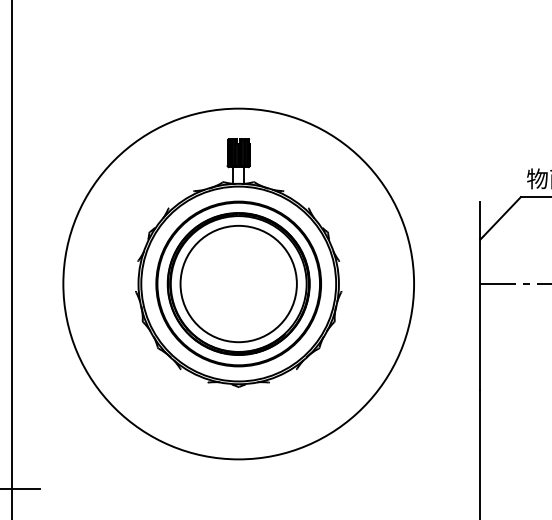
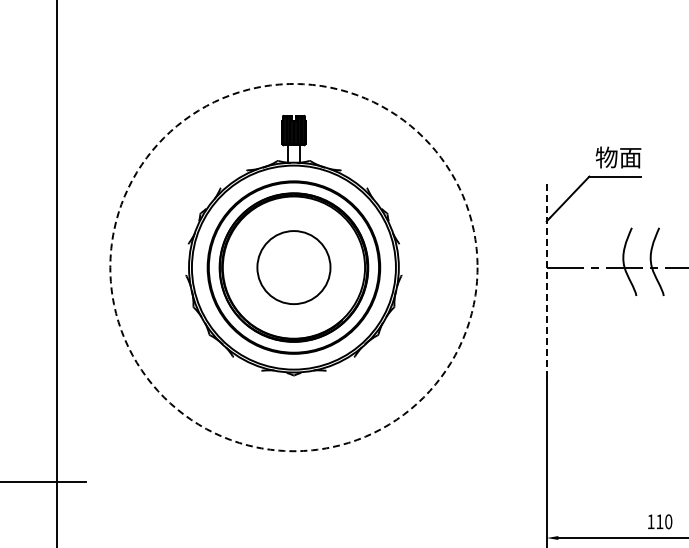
circle: (238, 283) -> (293, 267), size x0.6
circle: (238, 283) -> (293, 267), solid -> dashed
line: (479, 295) -> (546, 279), solid -> dashed

